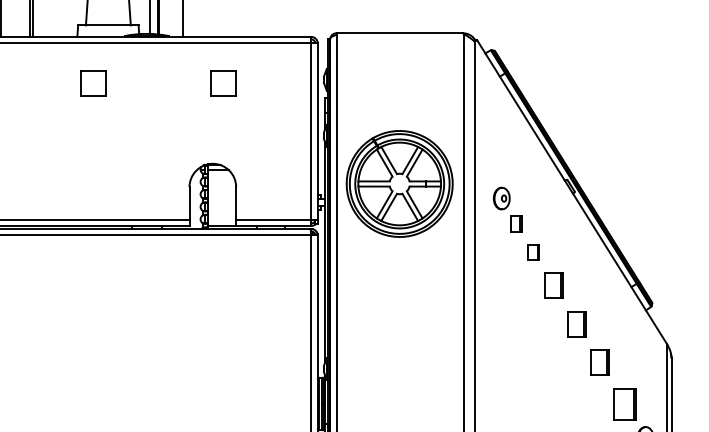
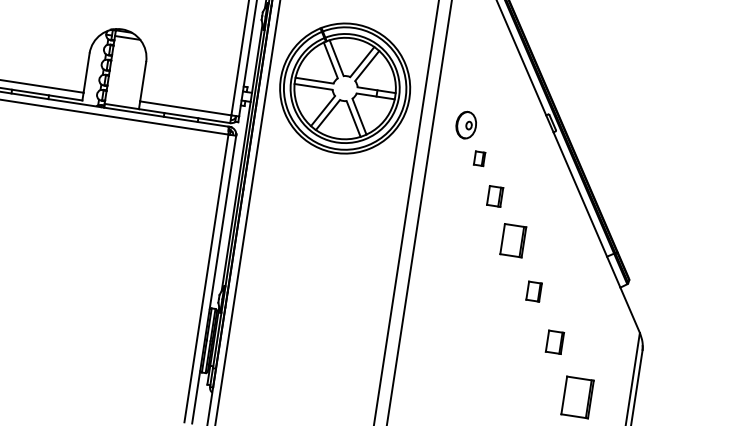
part: (516, 223) -> (479, 158), size x0.7
part: (576, 324) -> (533, 291), size x0.6
part: (599, 362) -> (554, 342), size x0.7

